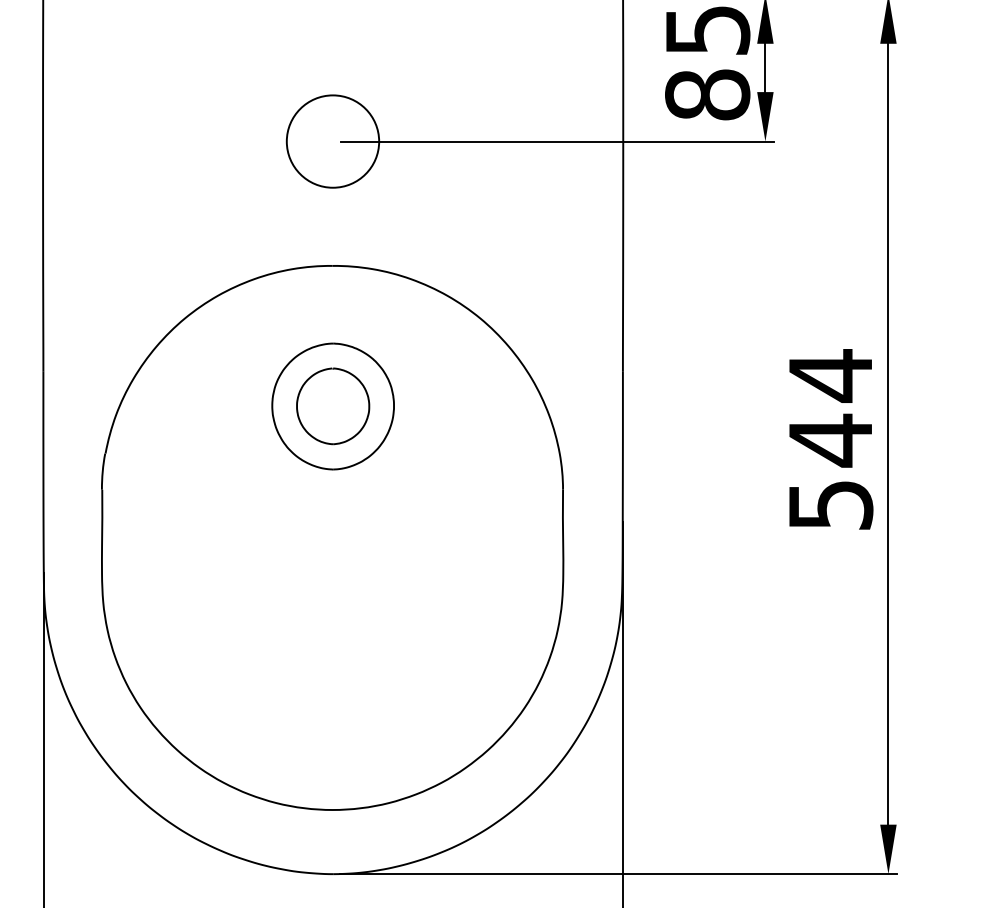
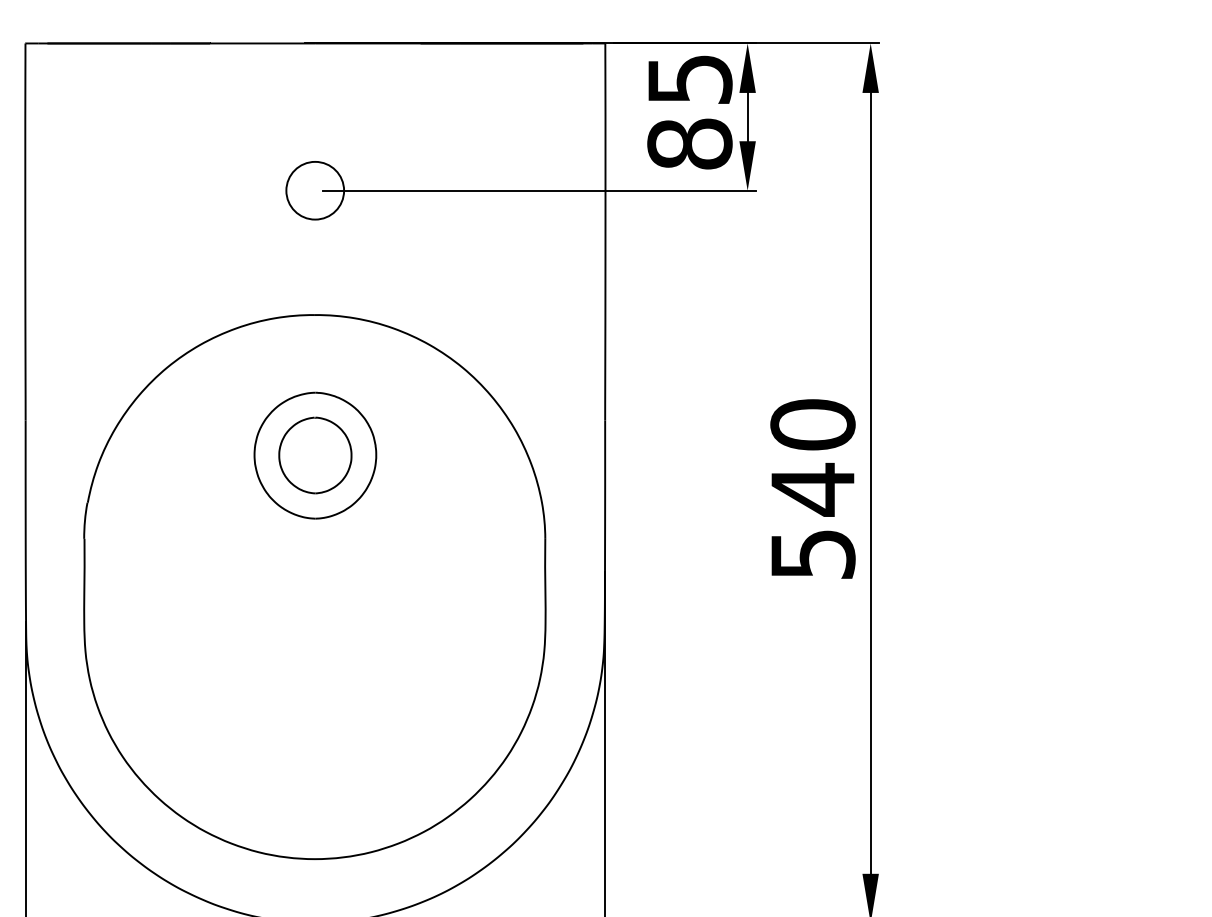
circle: (333, 141) -> (315, 190), size x0.62
text: (830, 376) -> (812, 425), 544 -> 540

